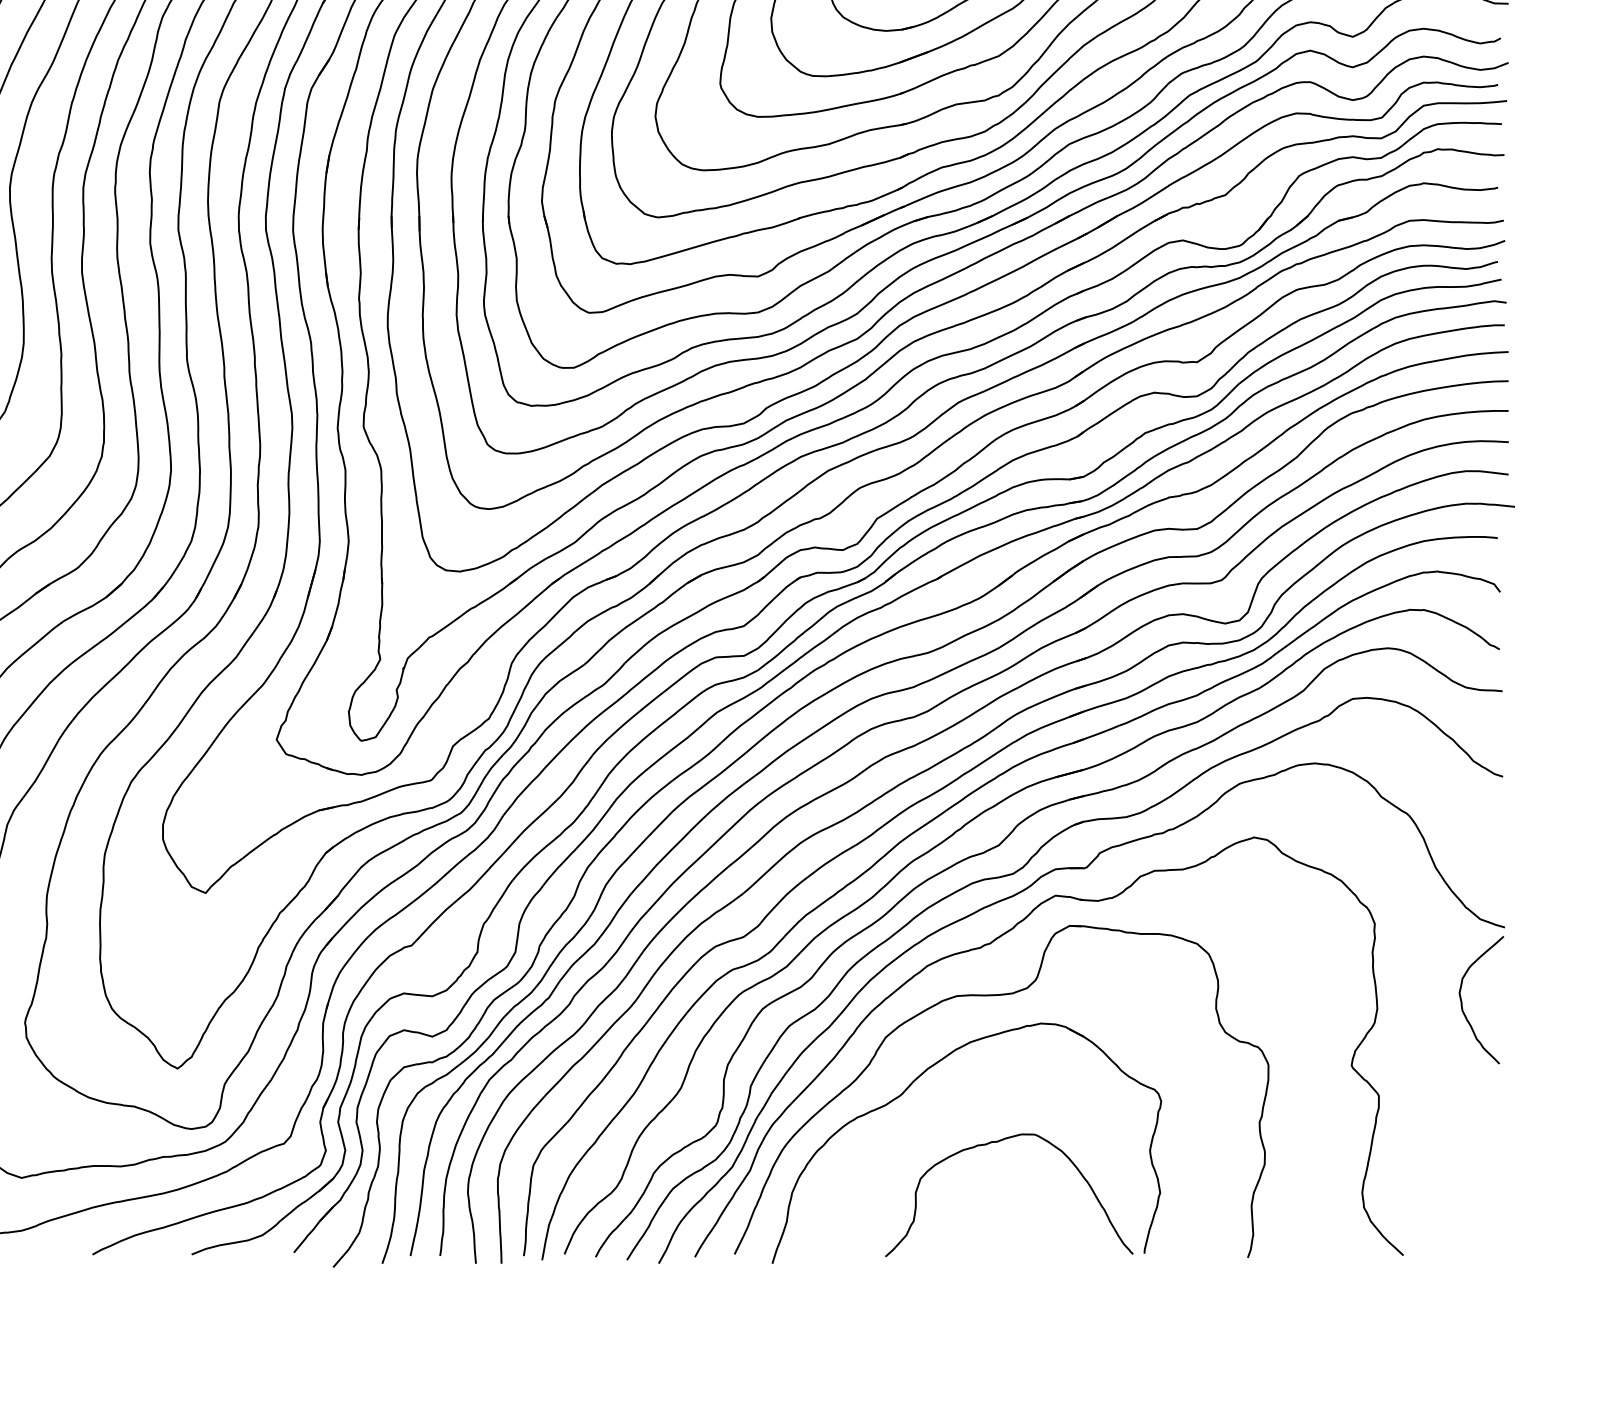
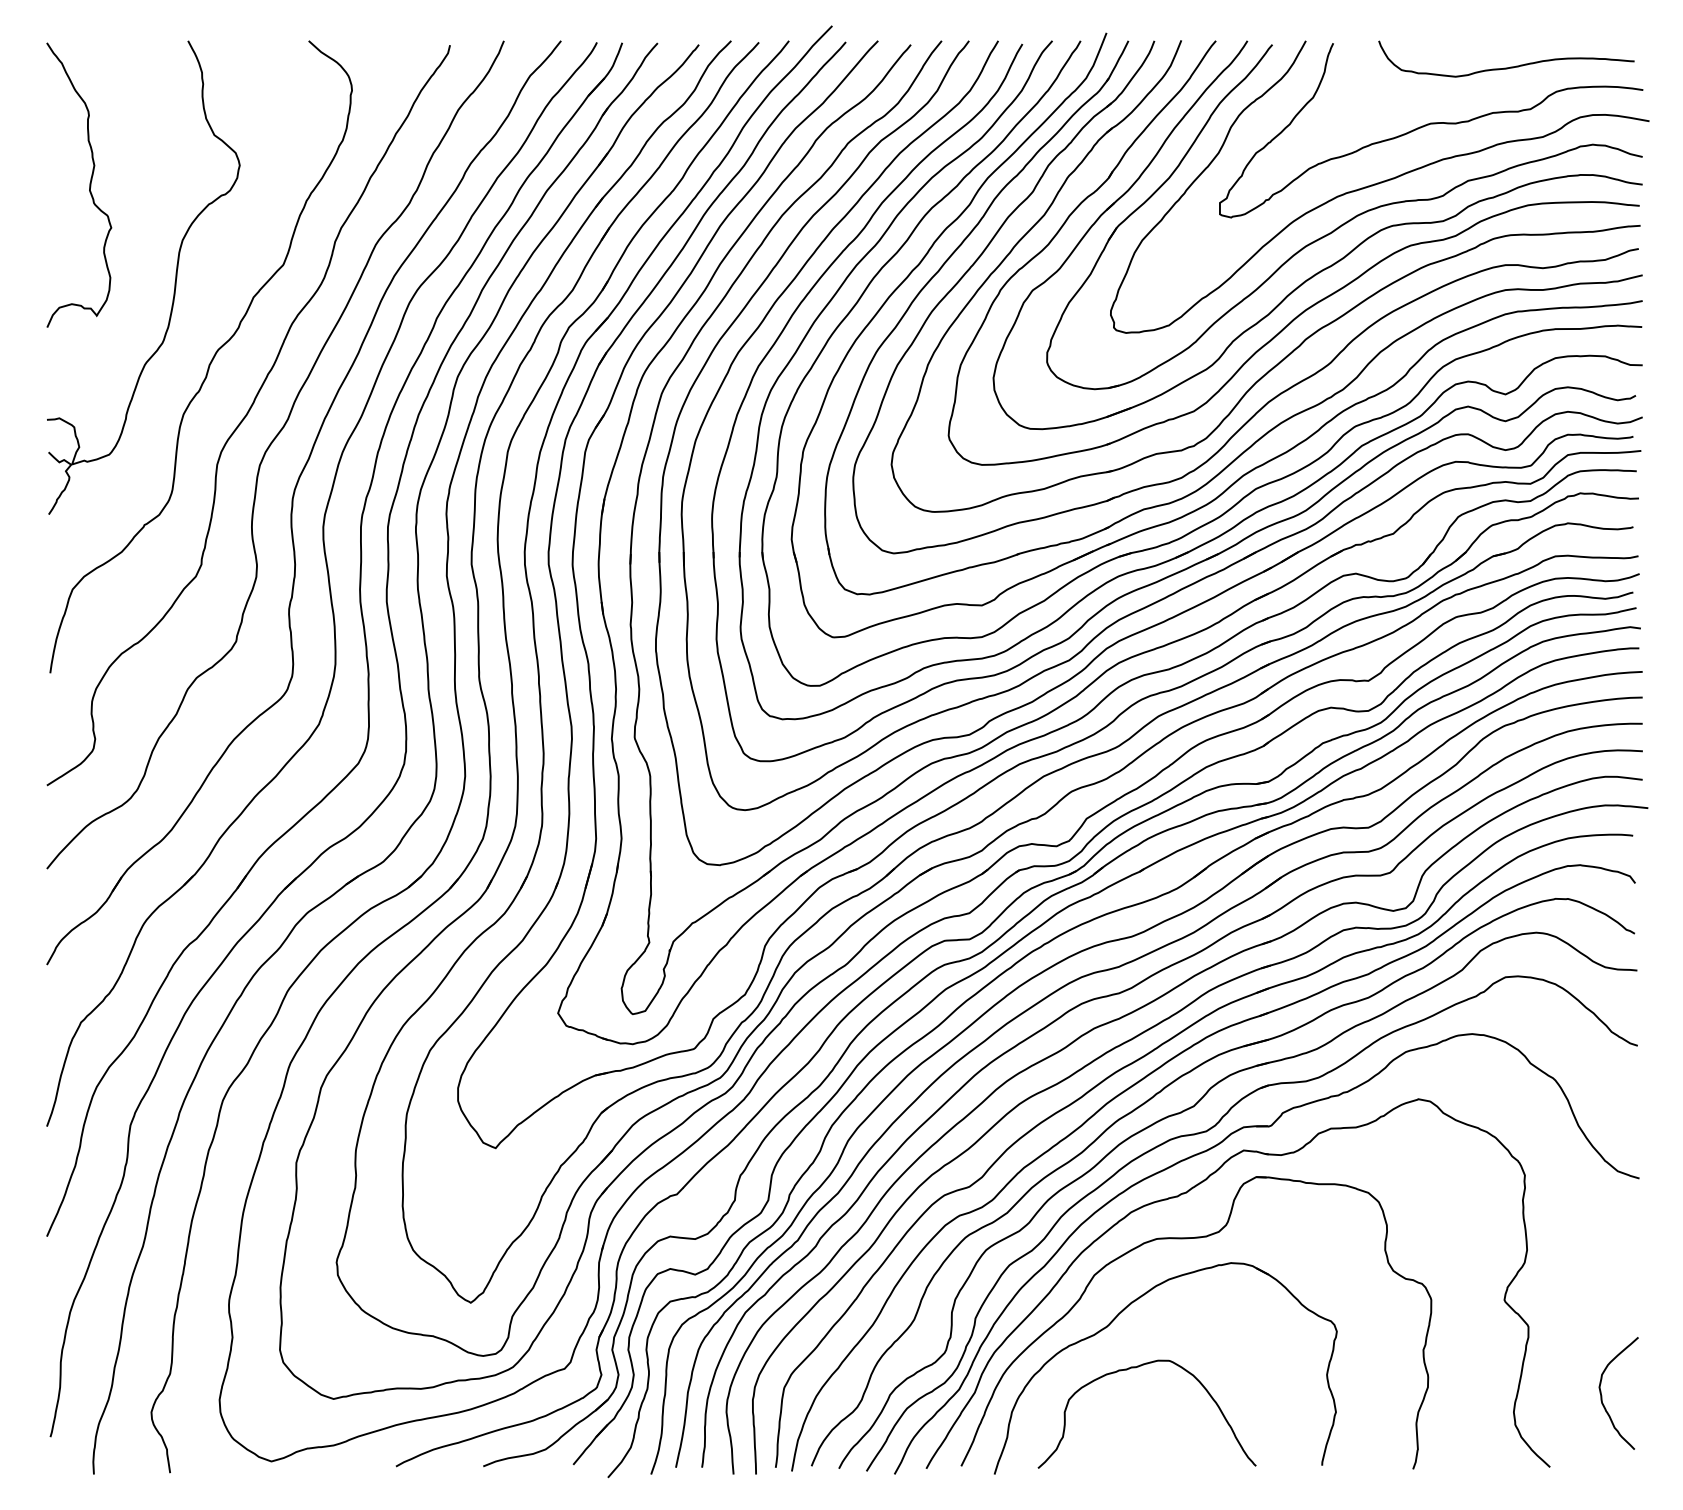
curve: (1462, 1002) -> (1602, 1395), moved
curve: (996, 1143) -> (1135, 1368), moved

